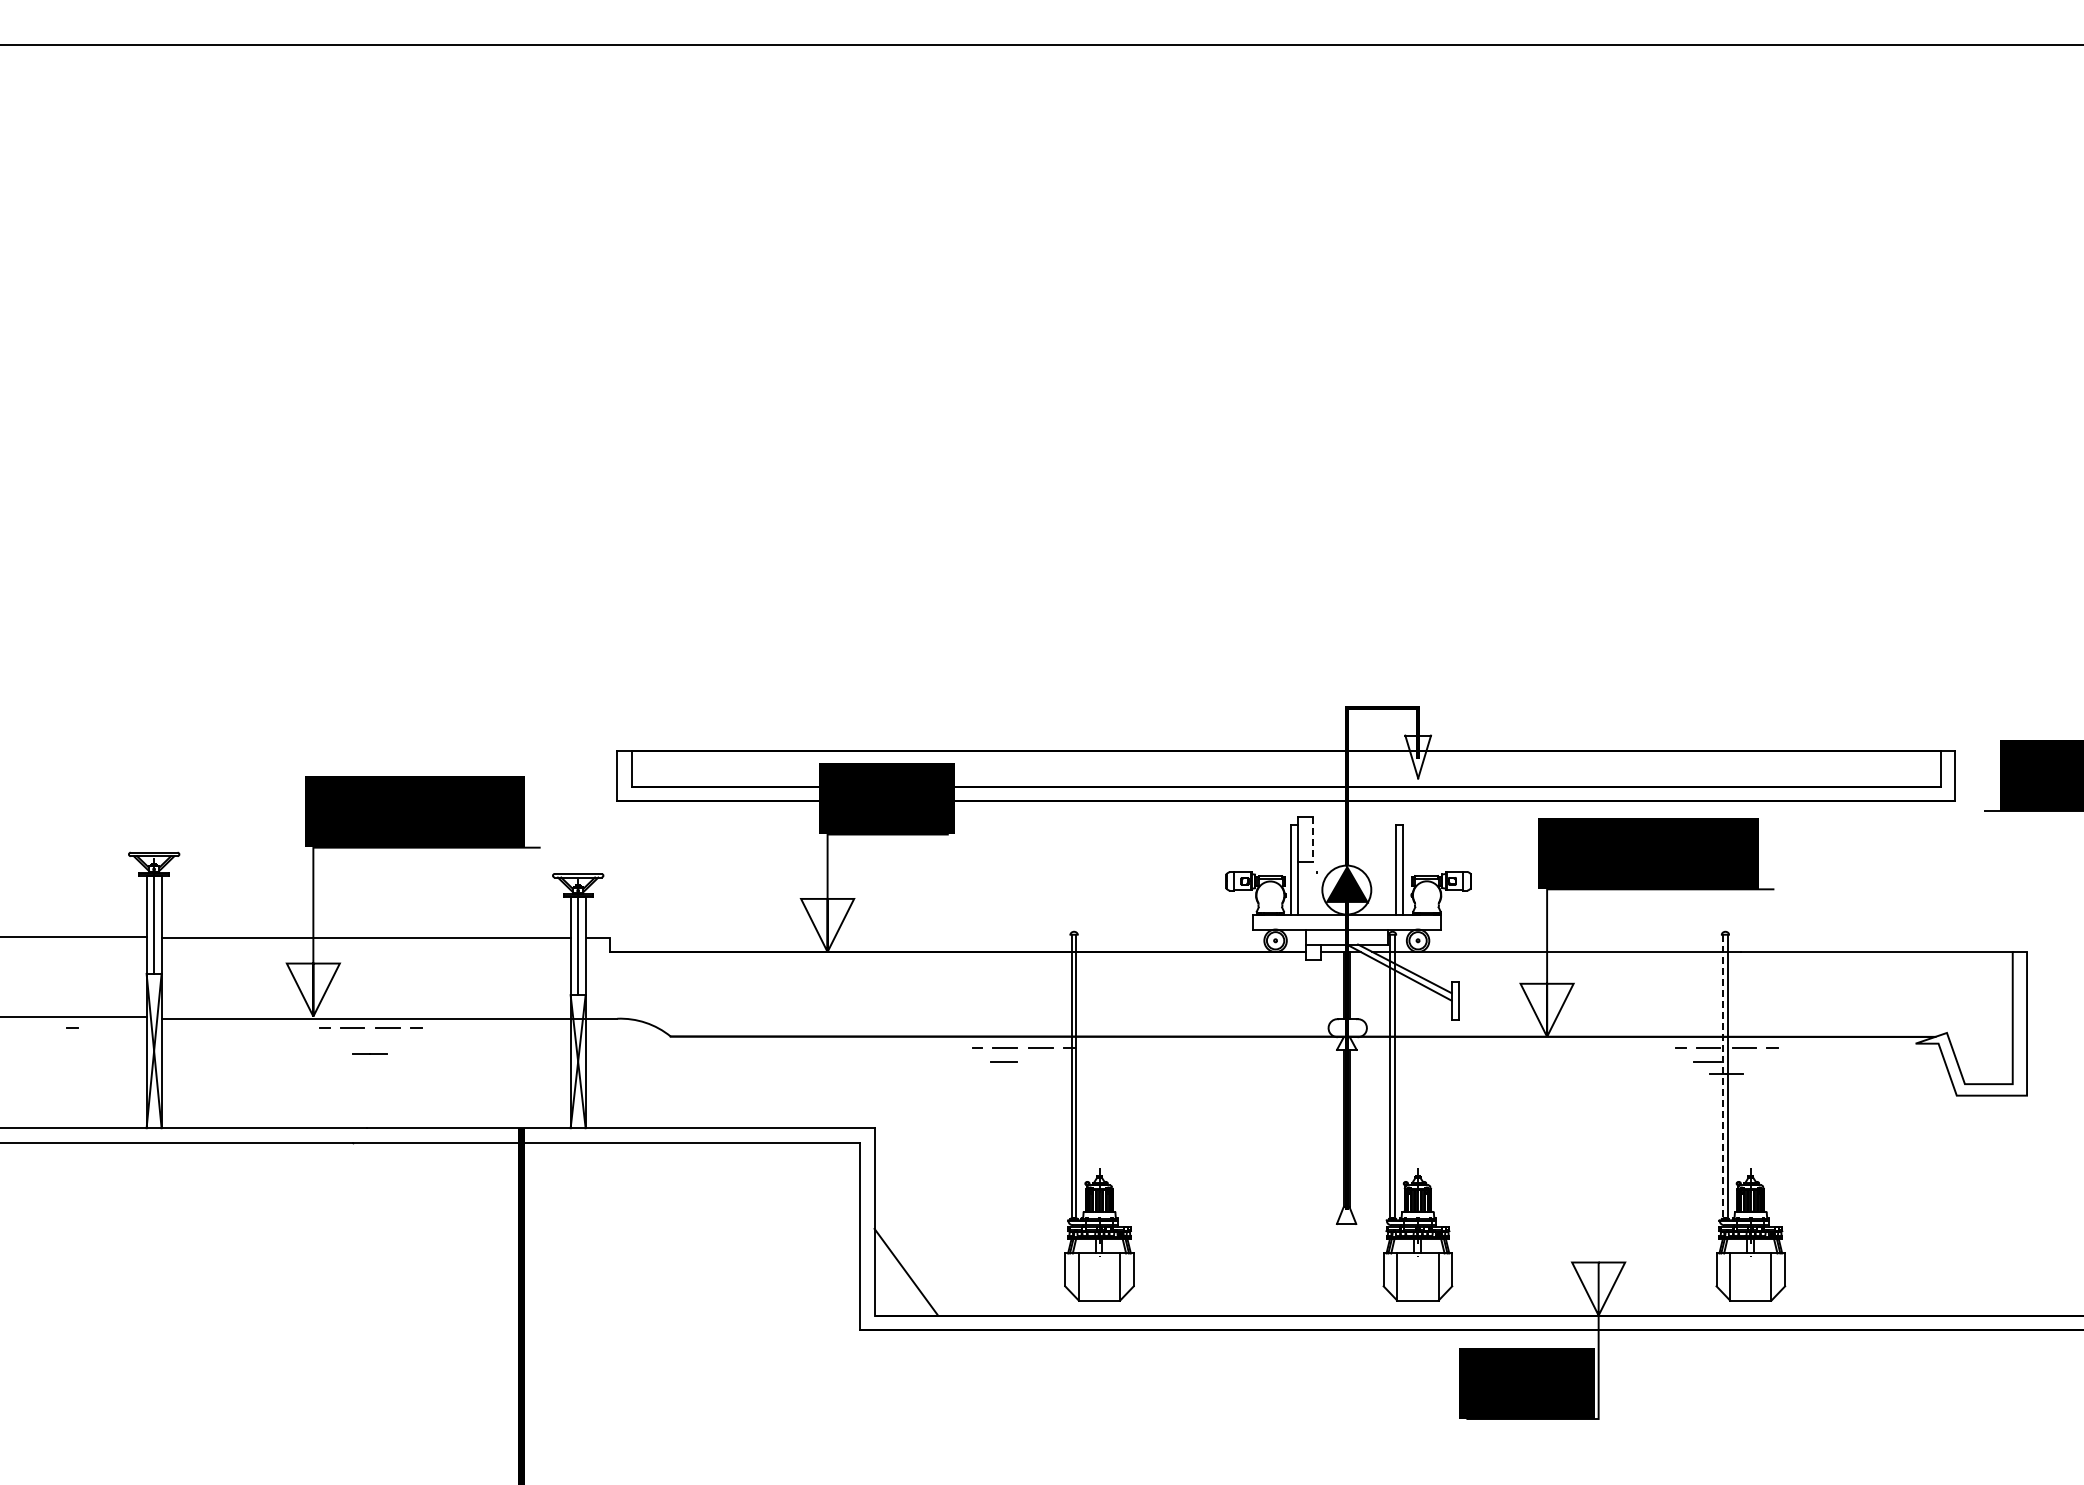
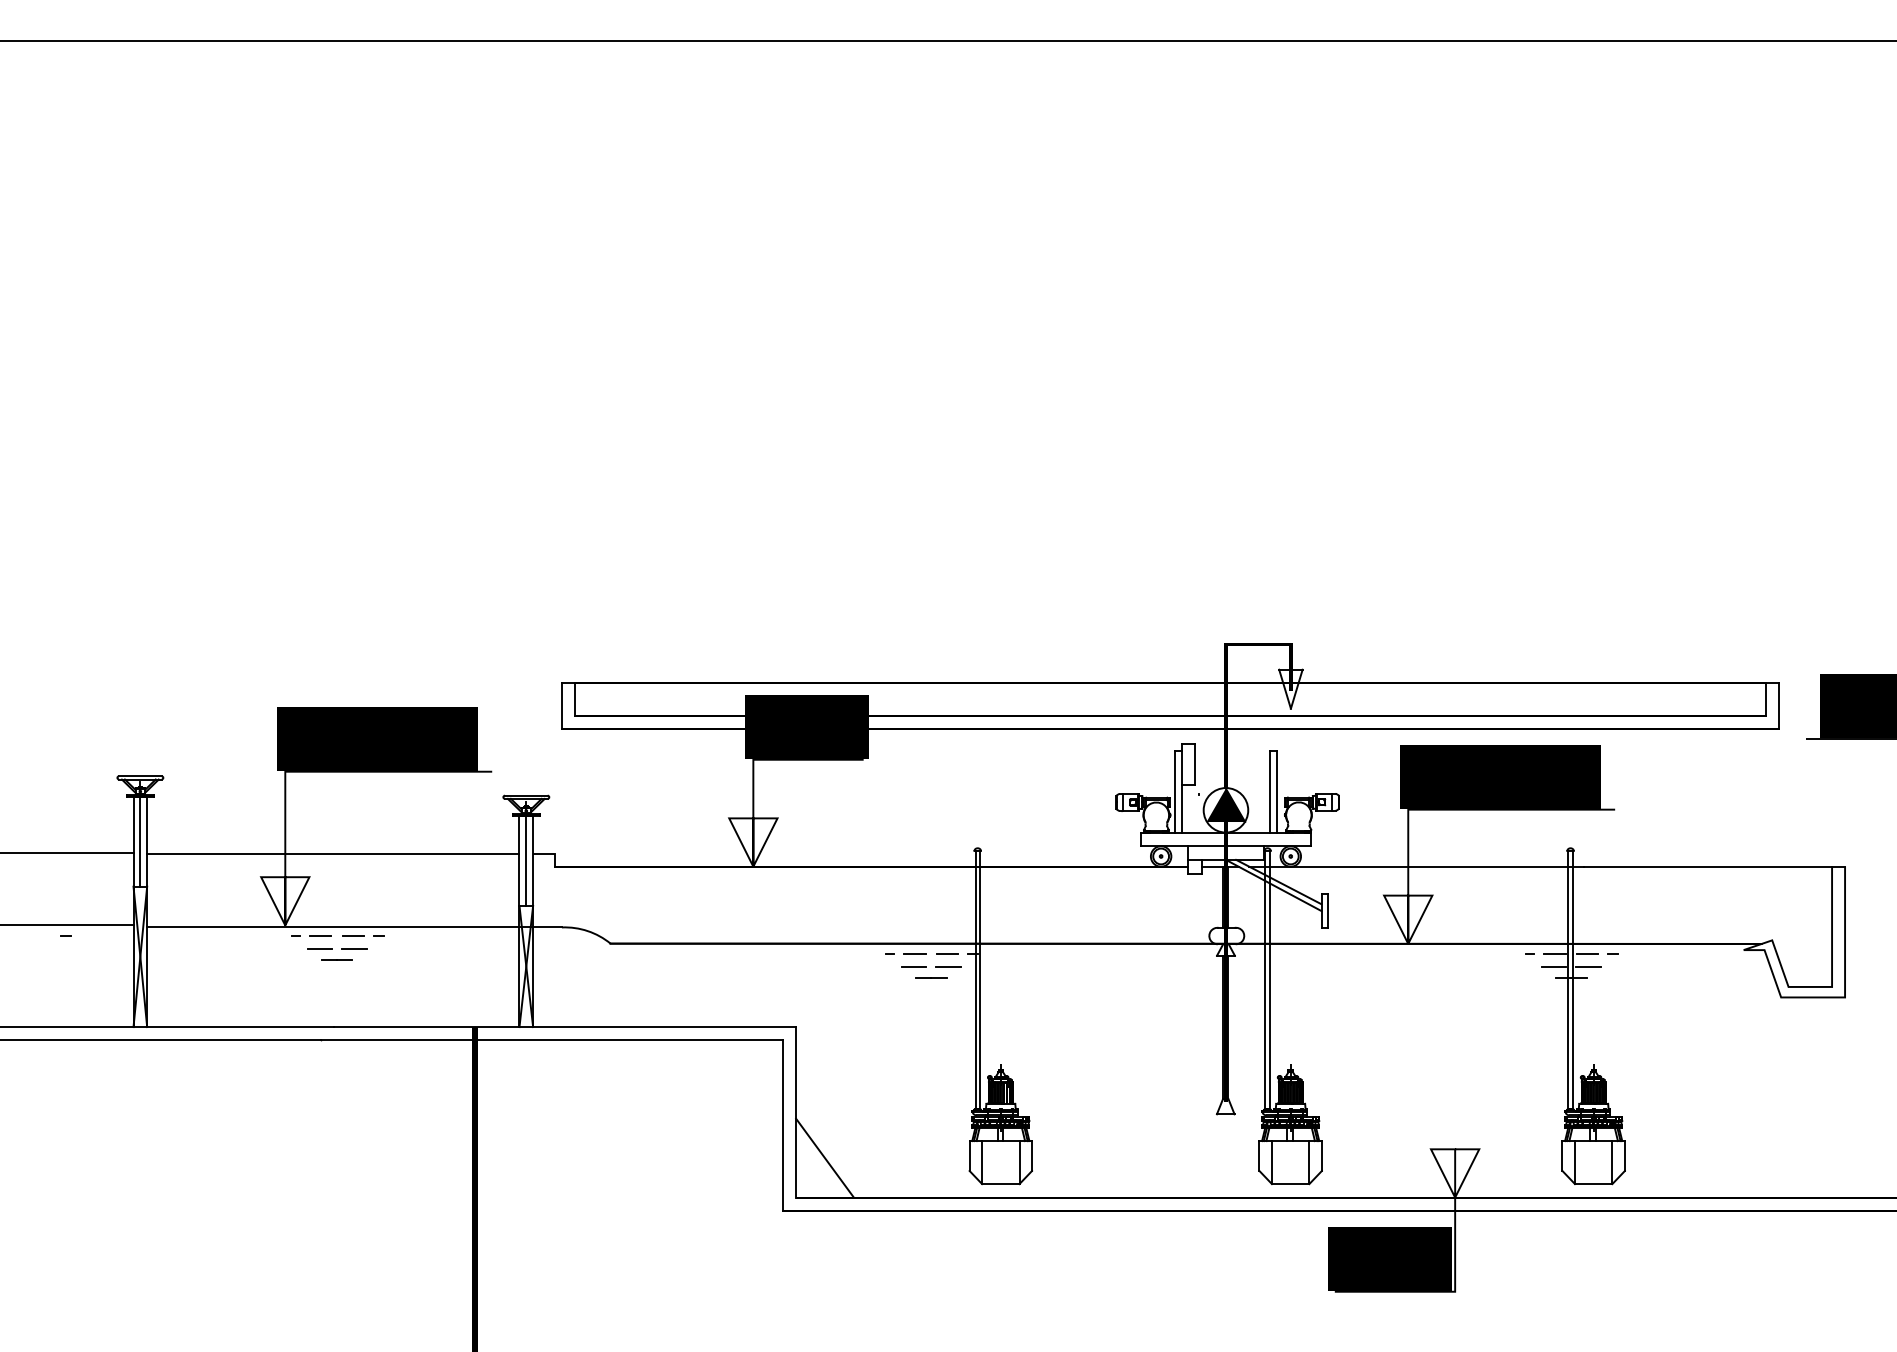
line: (1313, 840) -> (1195, 765), dashed -> solid
line: (351, 1041) -> (320, 948), added
line: (388, 1041) -> (353, 948), added
line: (1041, 1061) -> (948, 966), added
line: (1744, 1061) -> (1587, 966), added
line: (1022, 1073) -> (930, 977), added
line: (1723, 1076) -> (1568, 980), dashed -> solid

